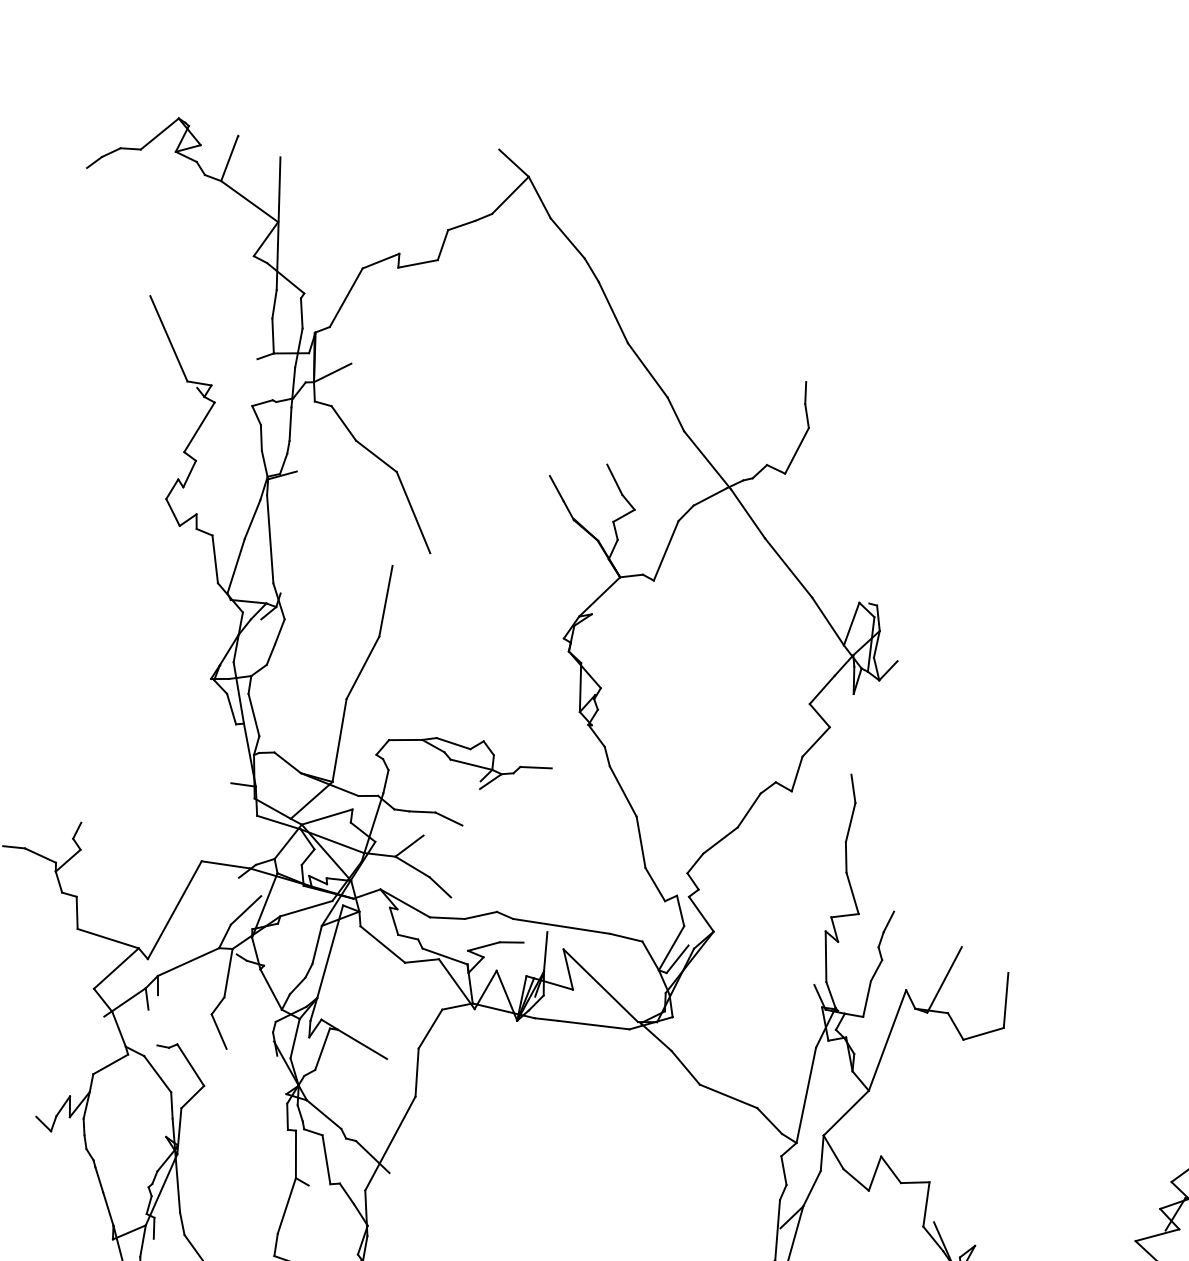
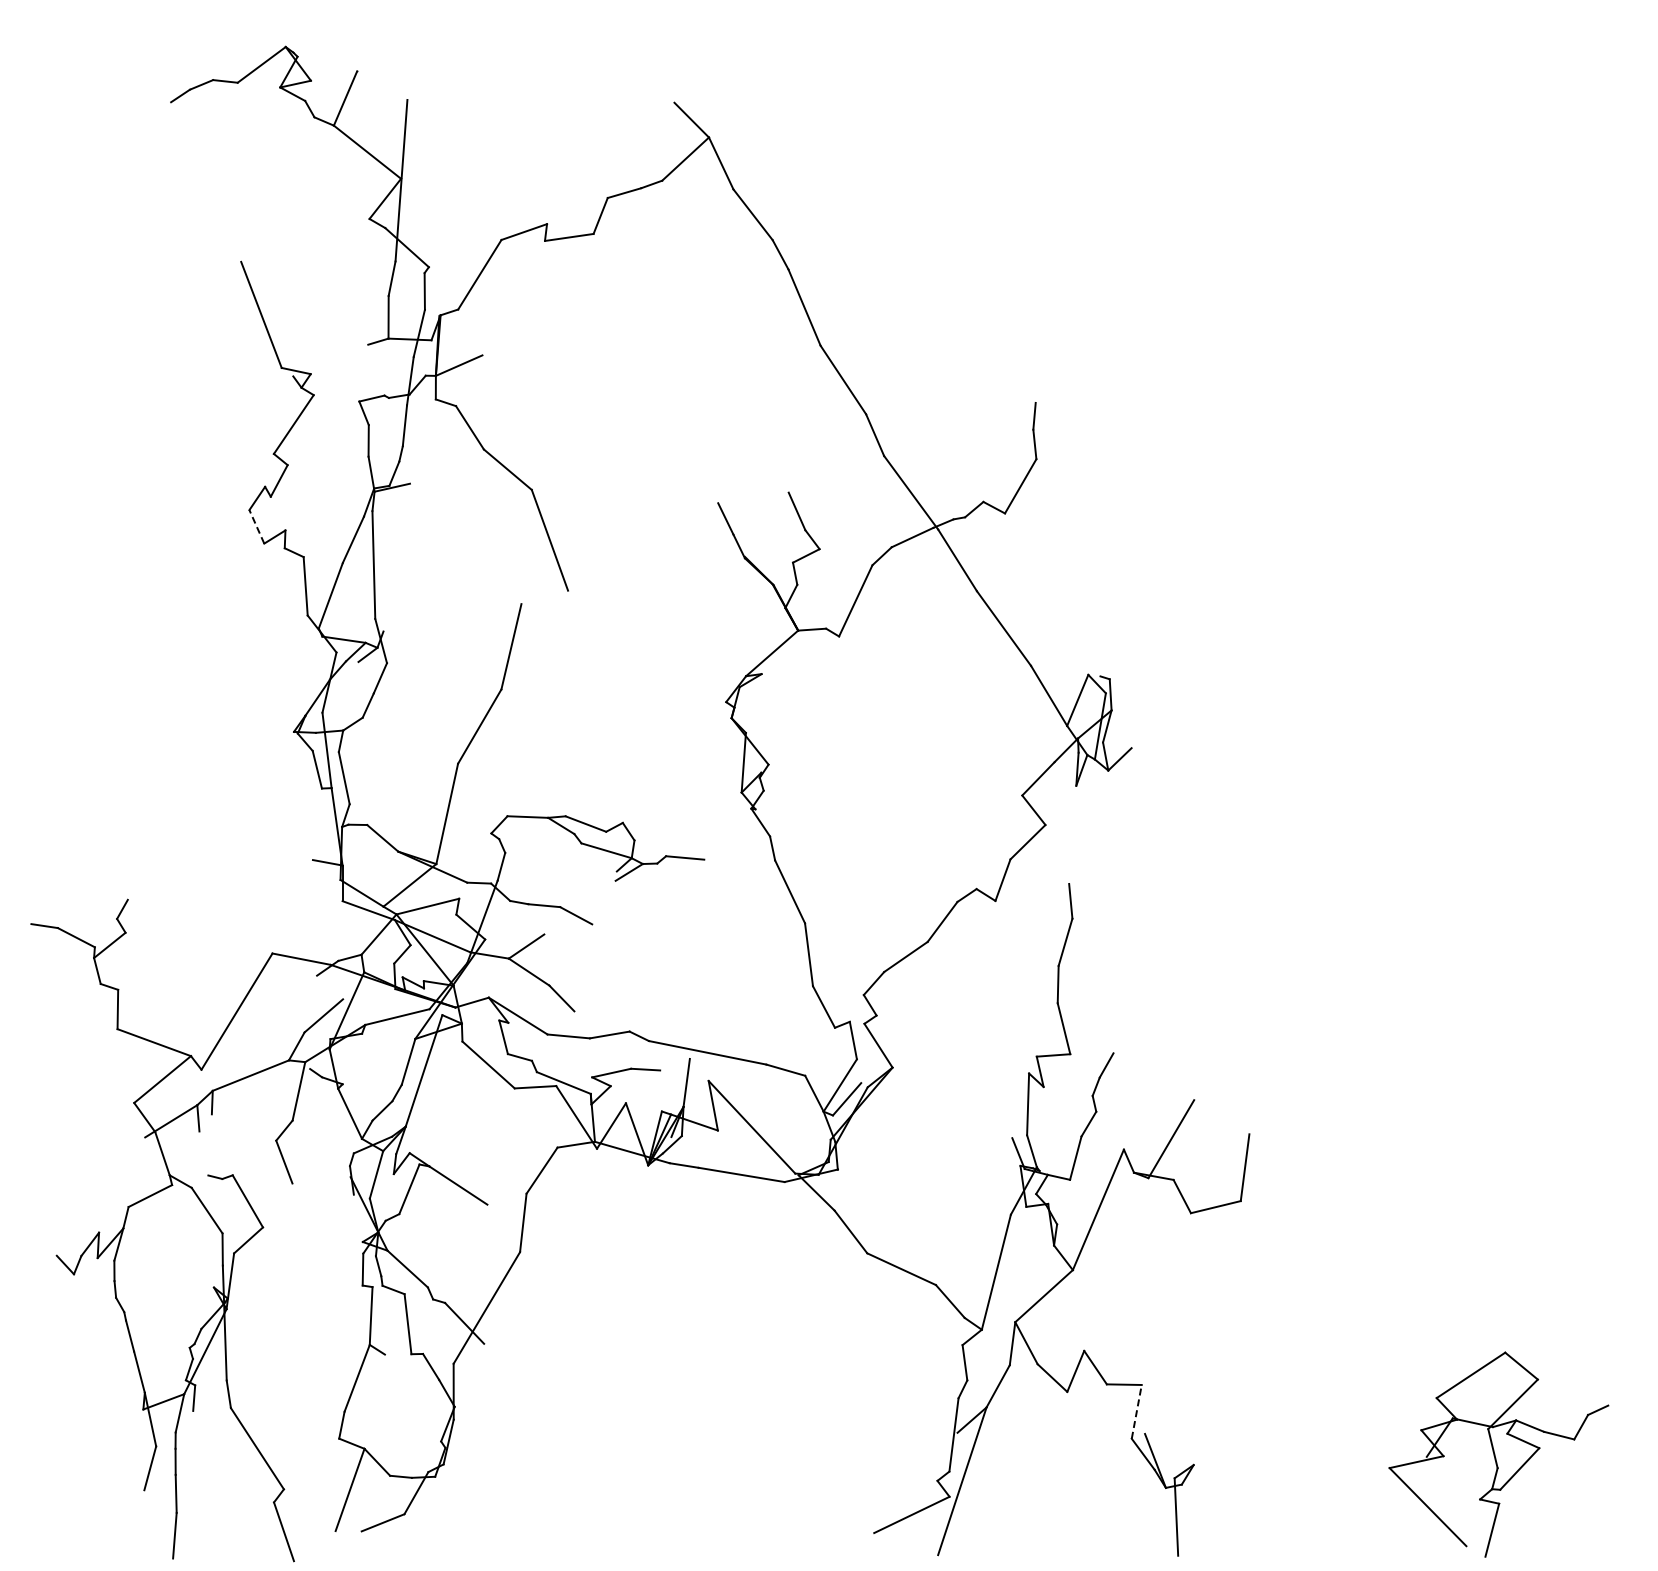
line: (172, 512) -> (256, 526), solid -> dashed
line: (926, 1204) -> (1136, 1411), solid -> dashed

